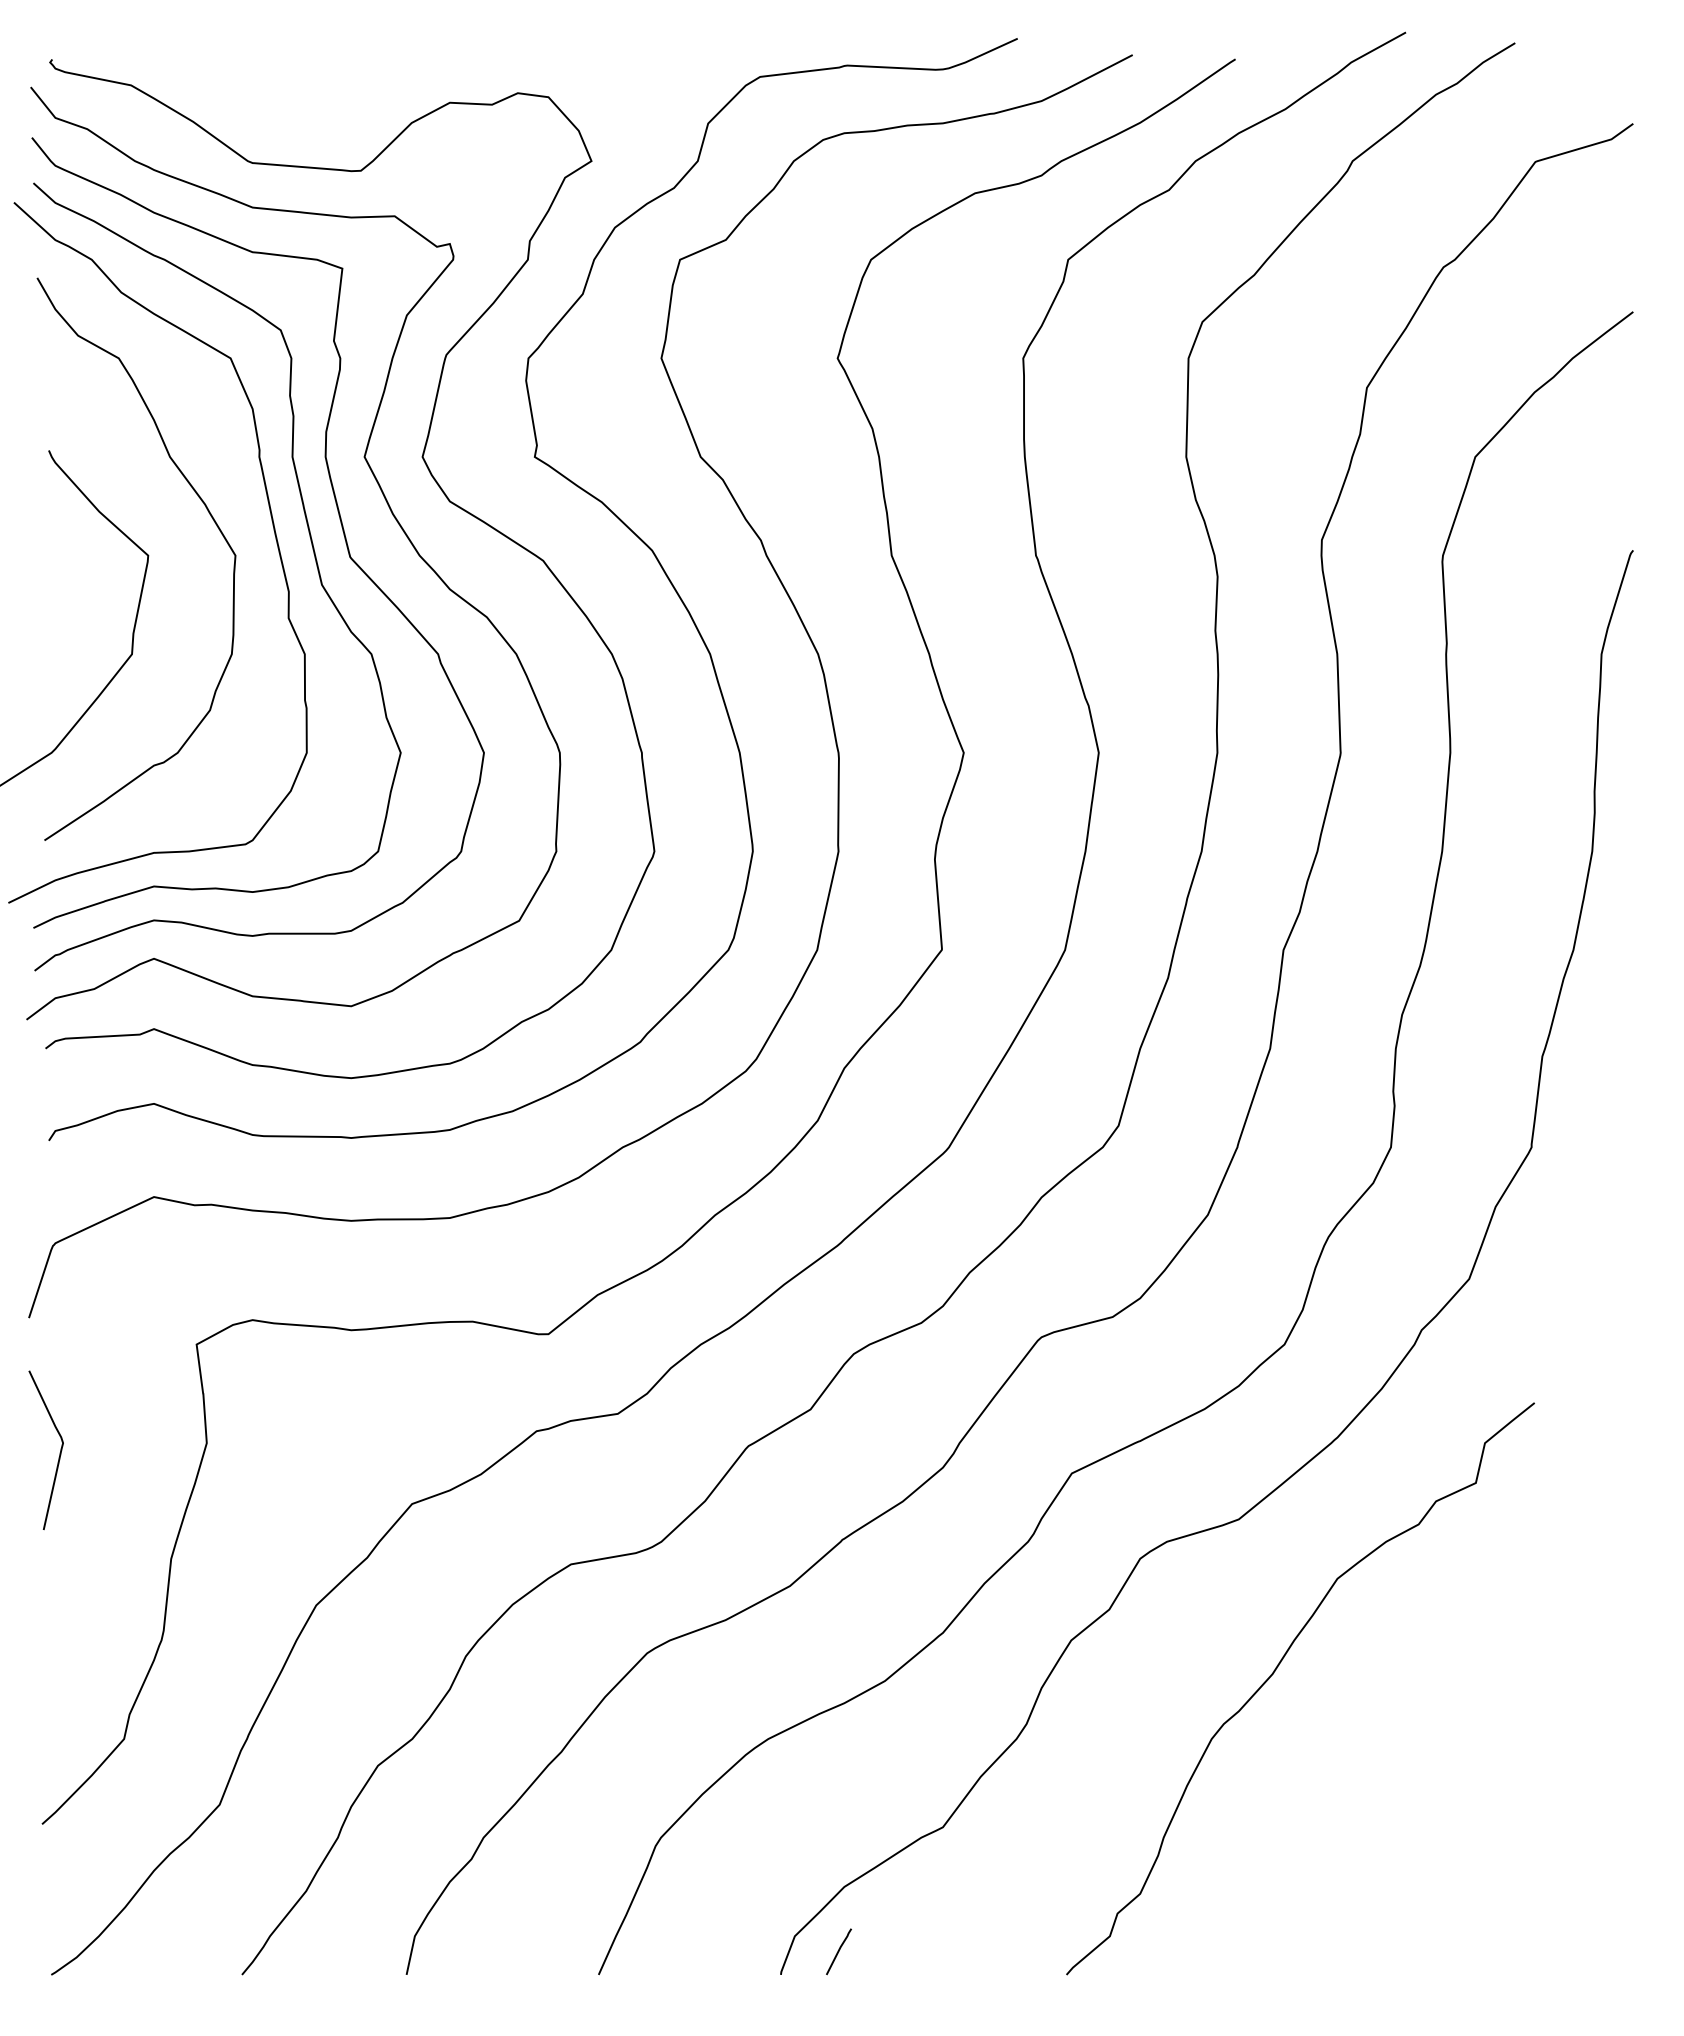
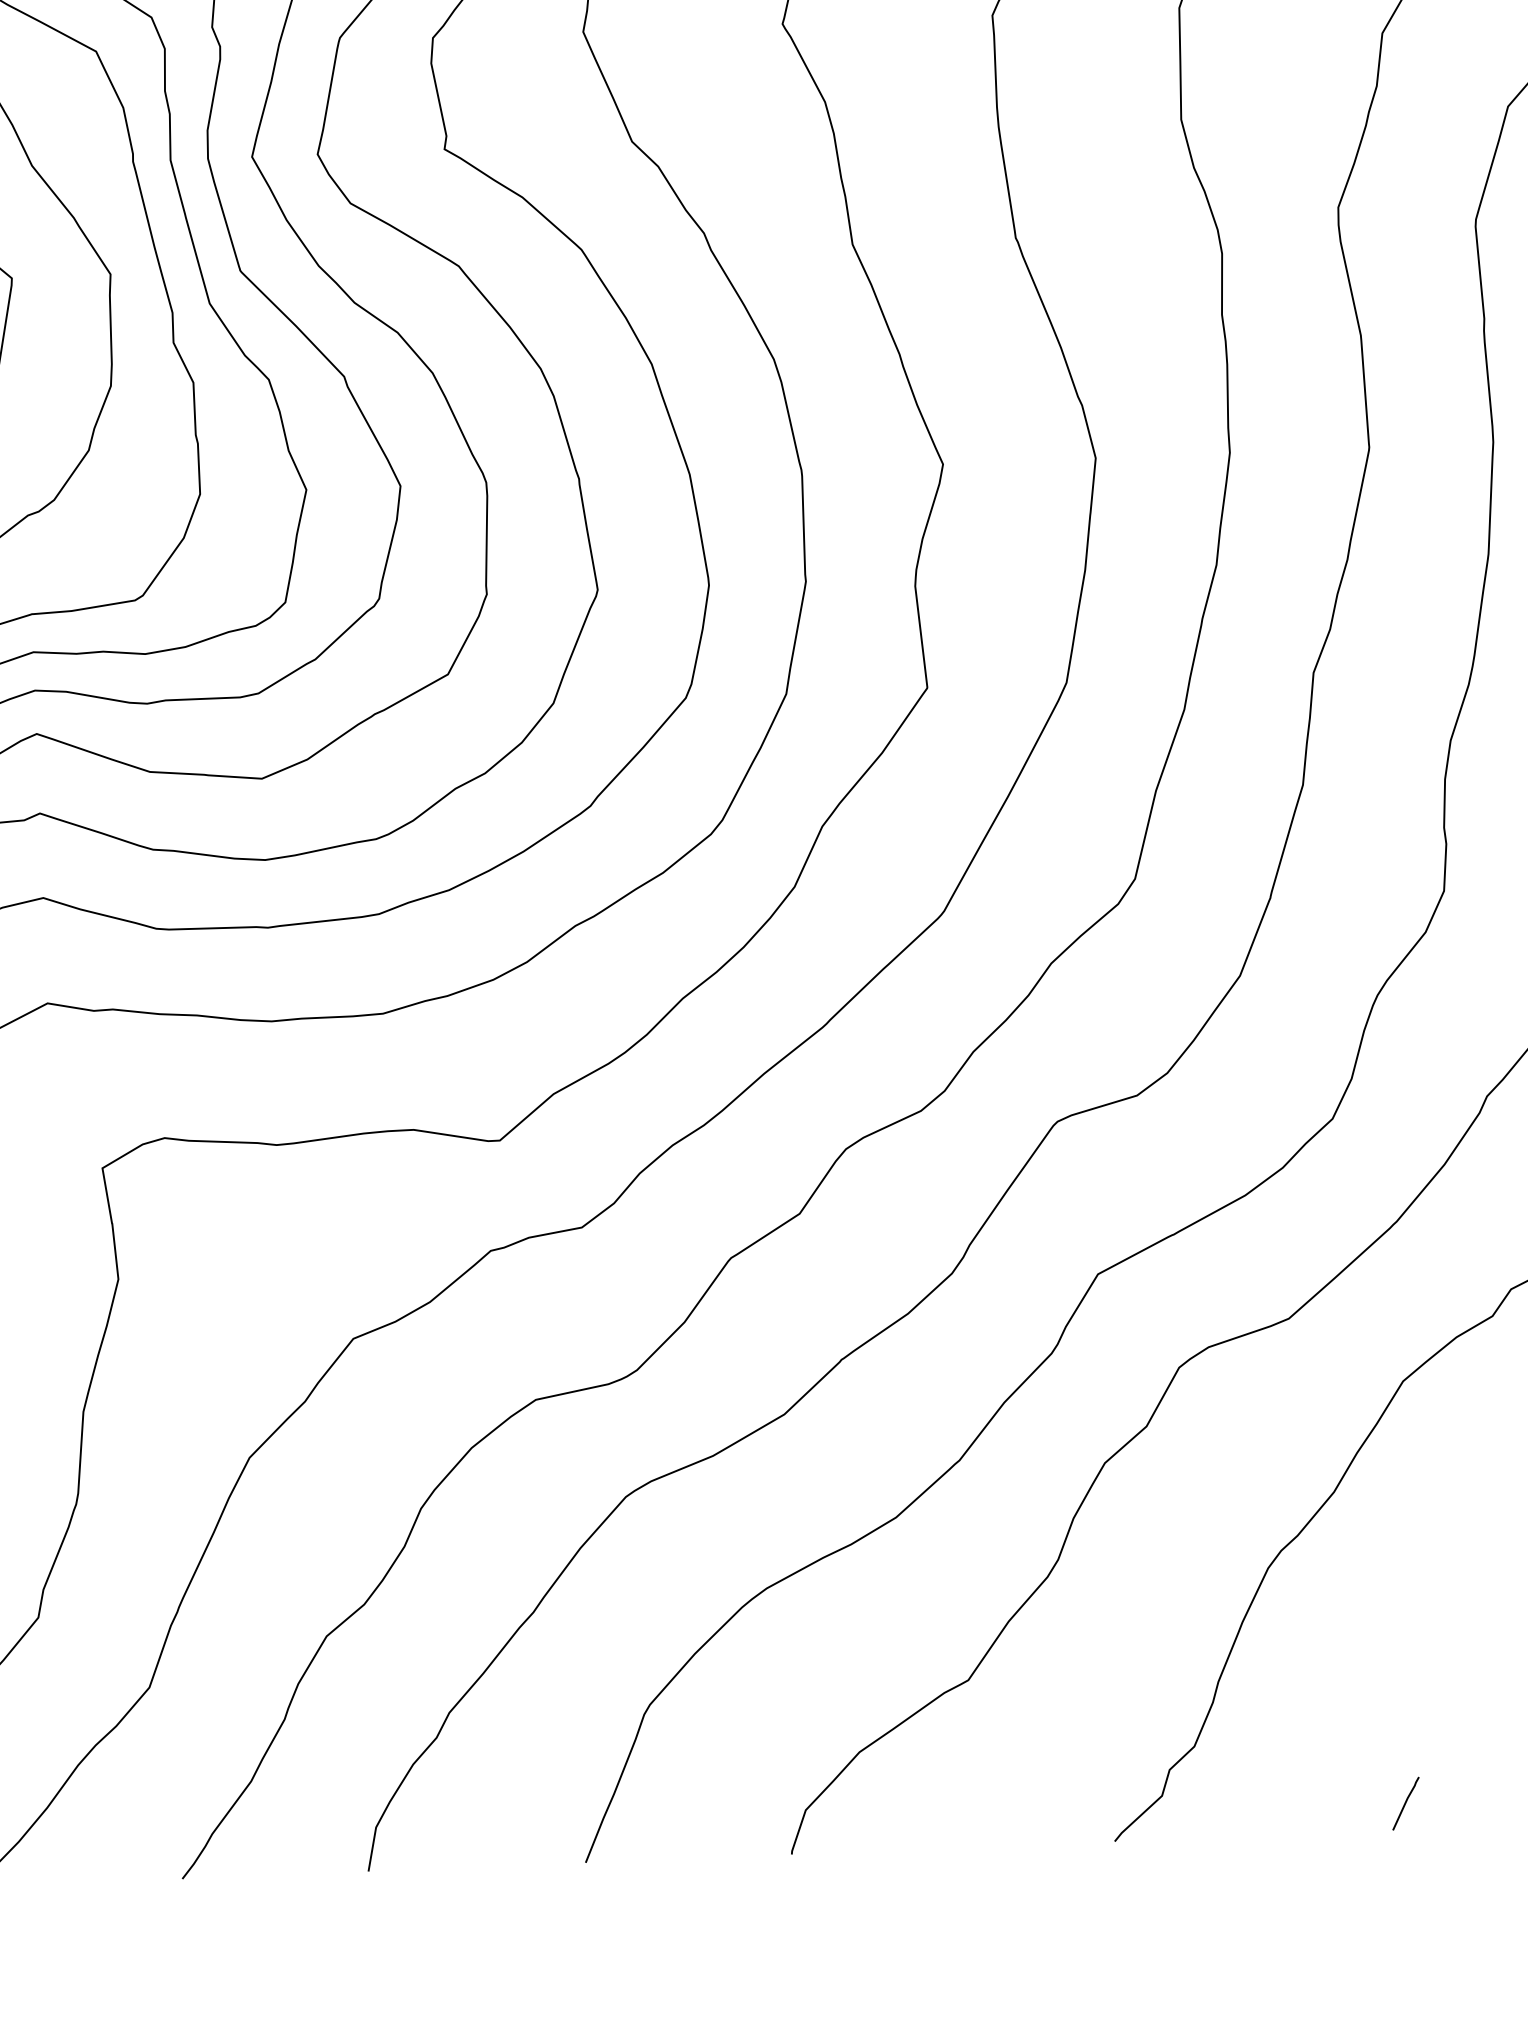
line: (838, 1951) -> (1405, 1803), moved

